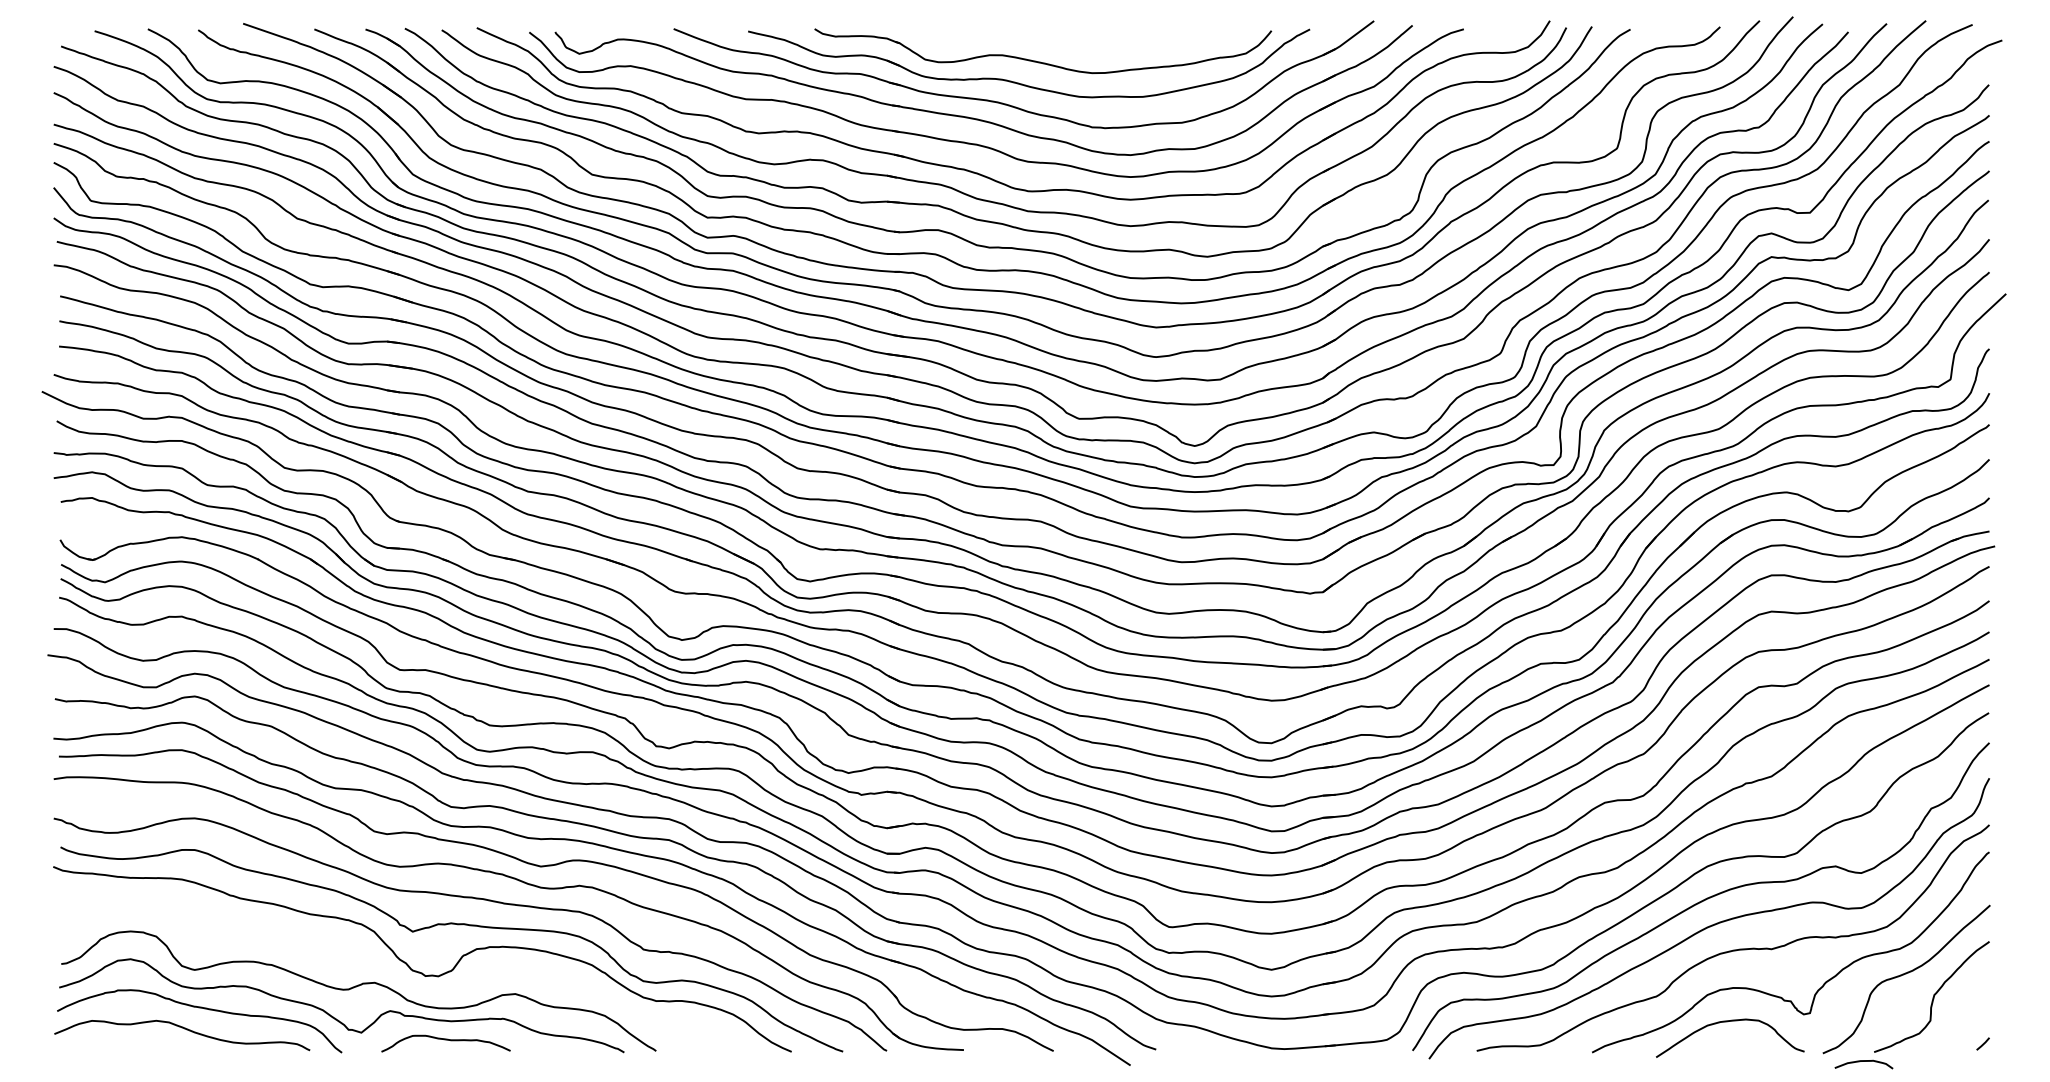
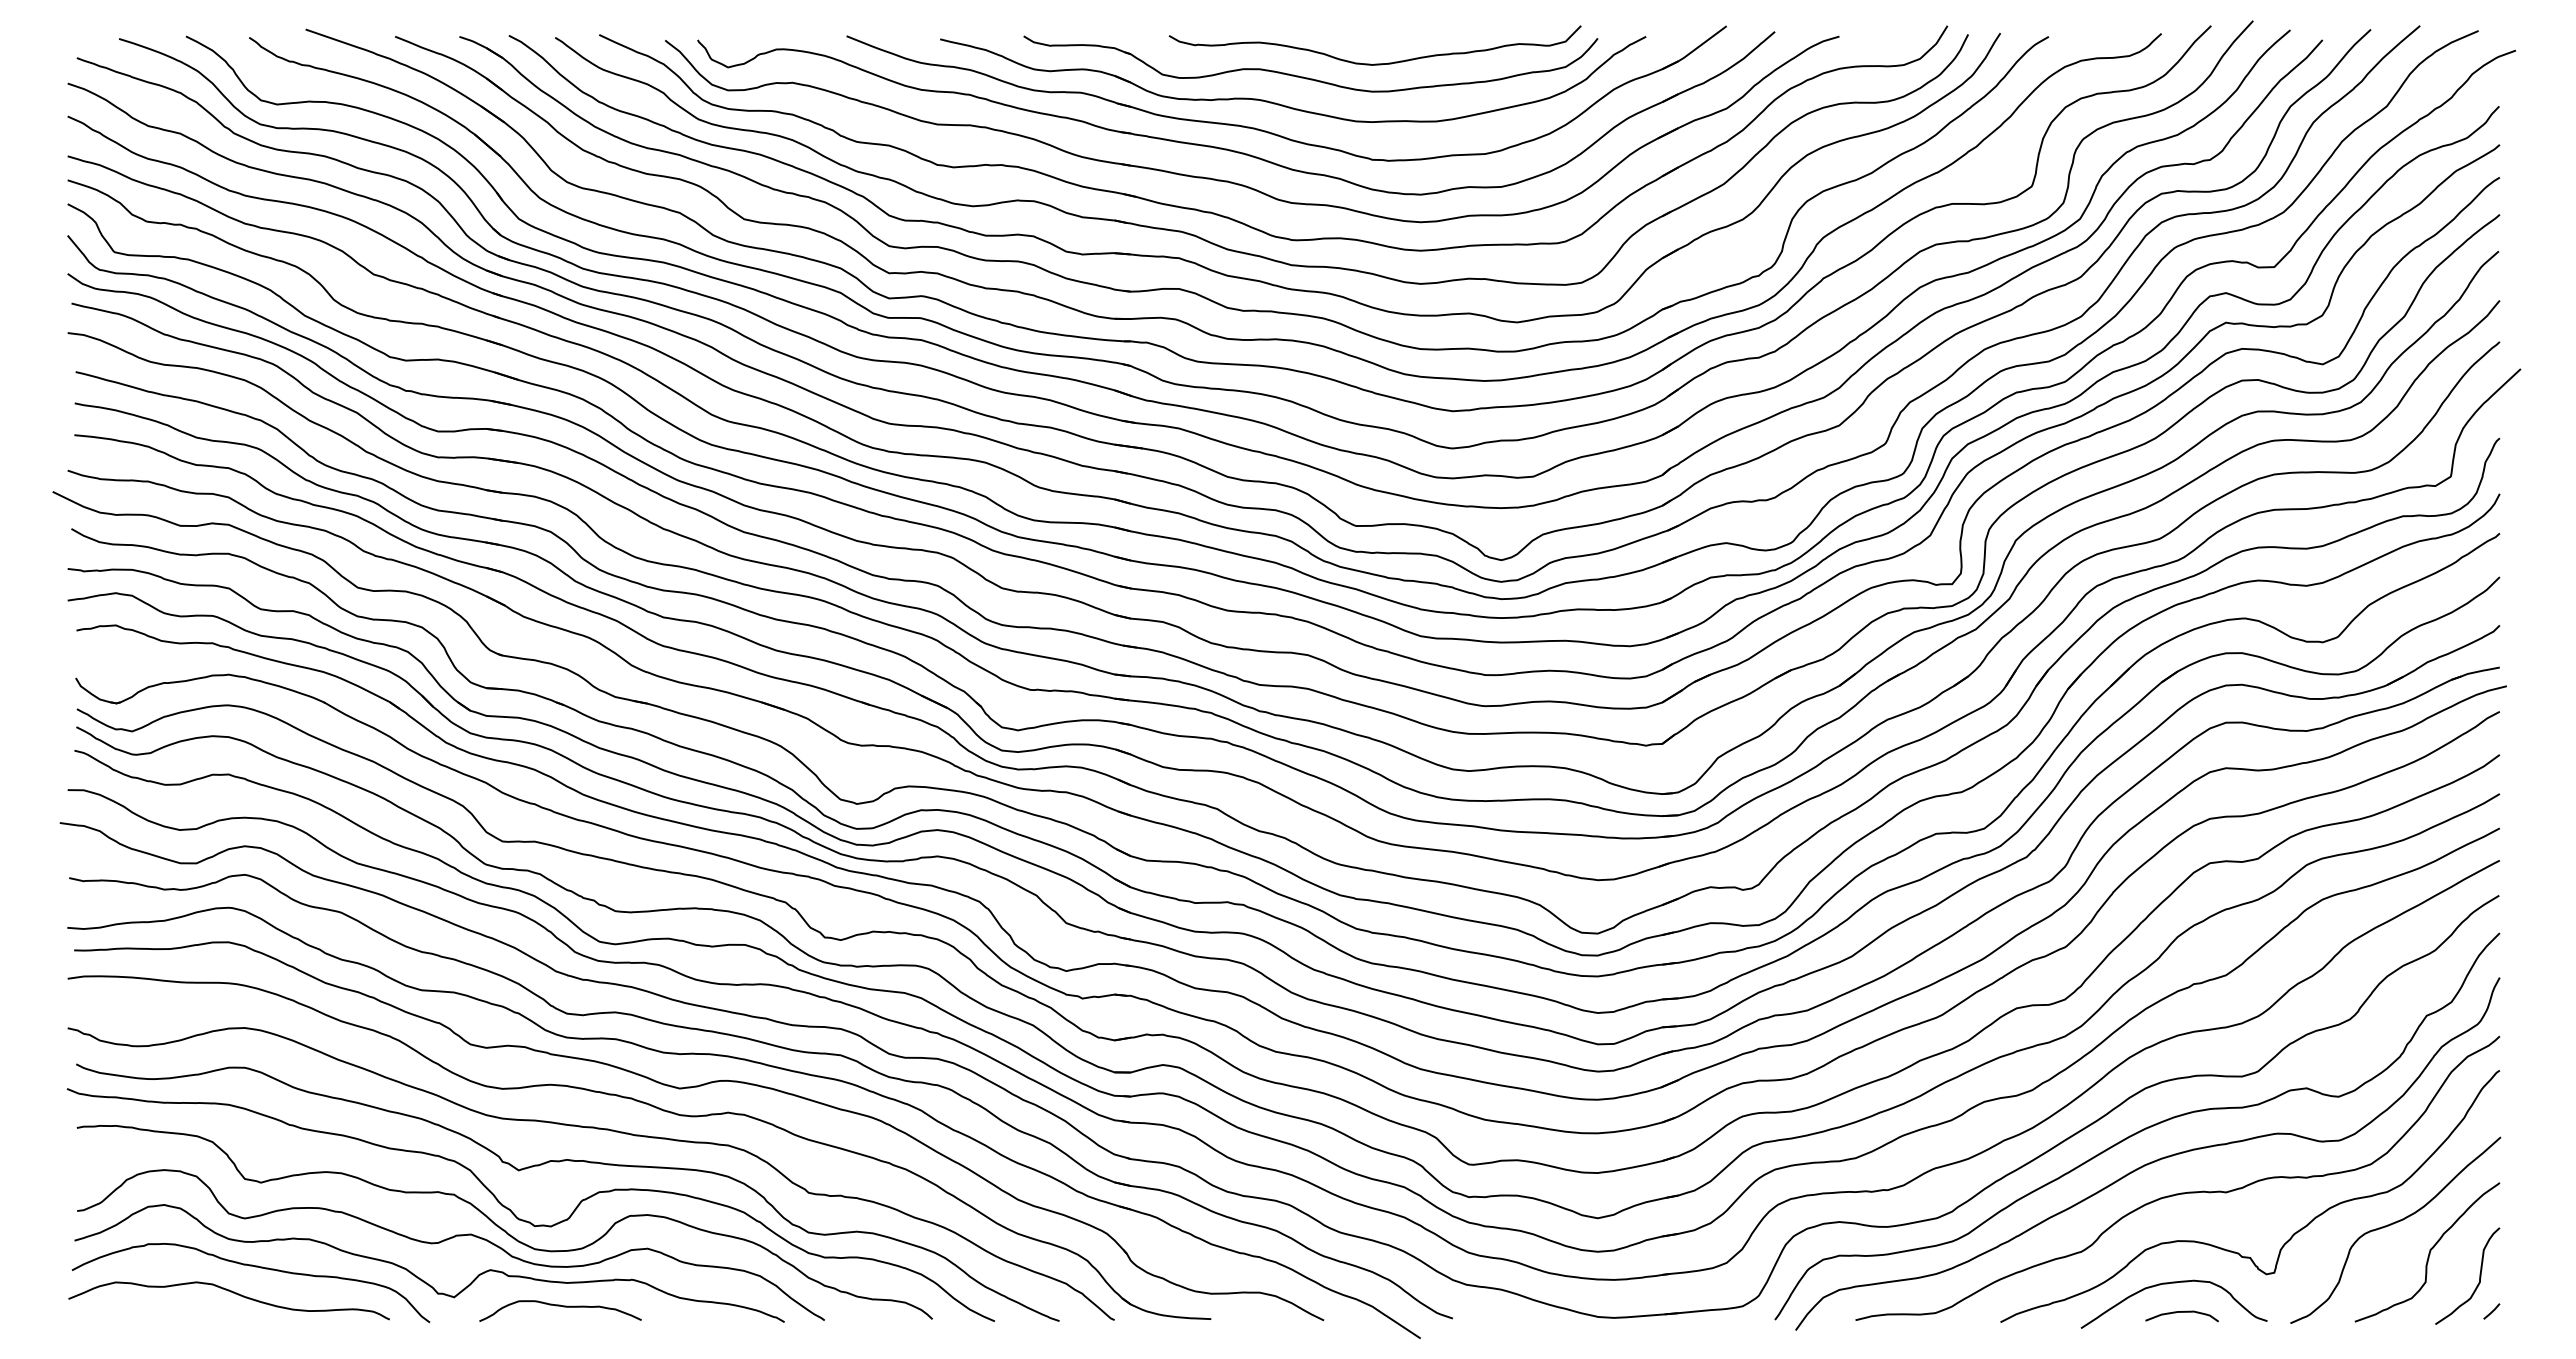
curve: (1093, 50) -> (1374, 63), added
curve: (398, 976) -> (500, 1226), added
curve: (1973, 1015) -> (2479, 1275), added
curve: (1863, 1061) -> (2181, 1312), moved

